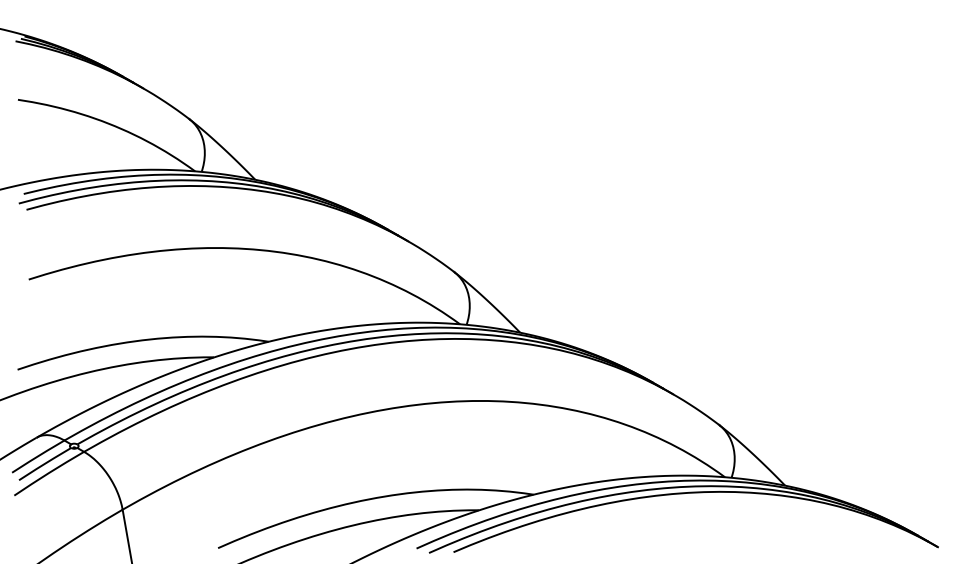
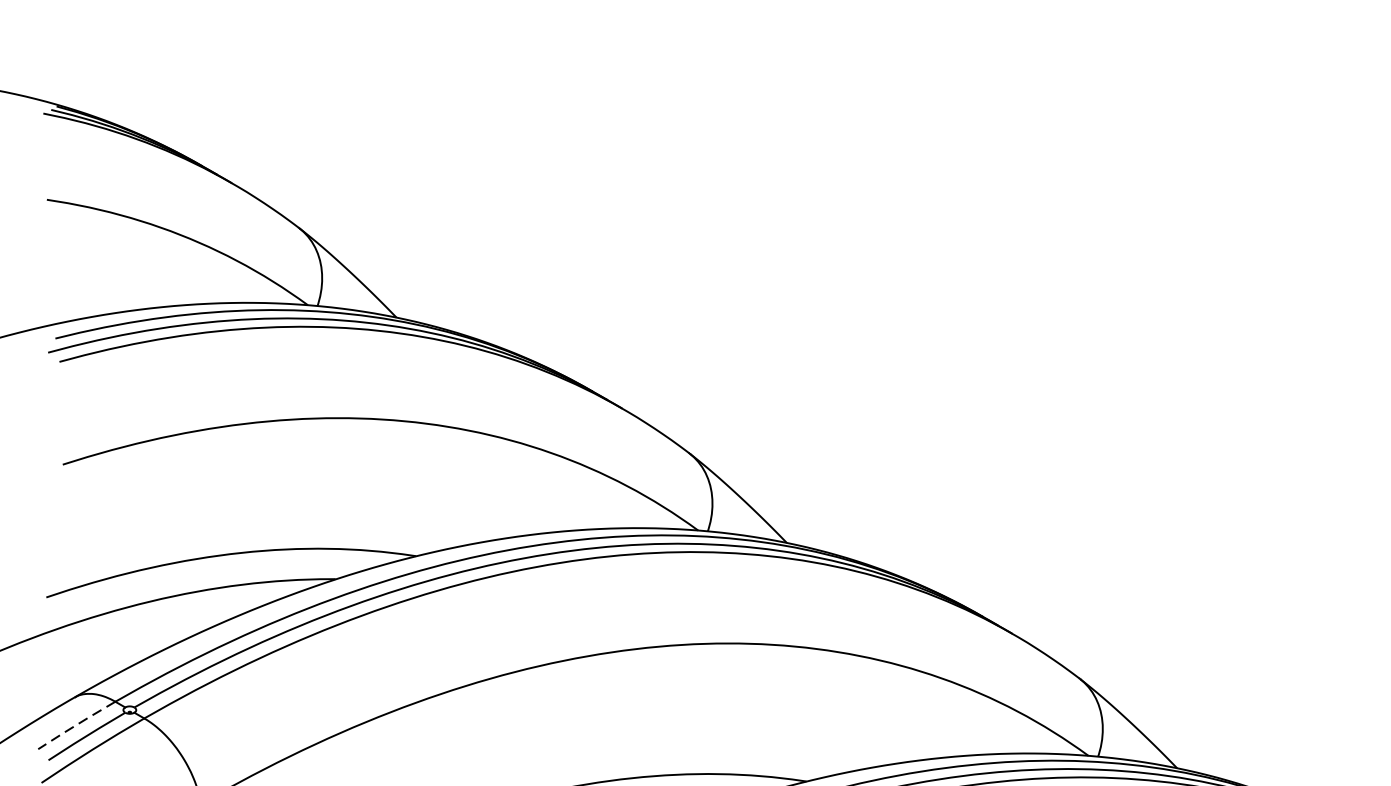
line: (37, 456) -> (75, 725), solid -> dashed

